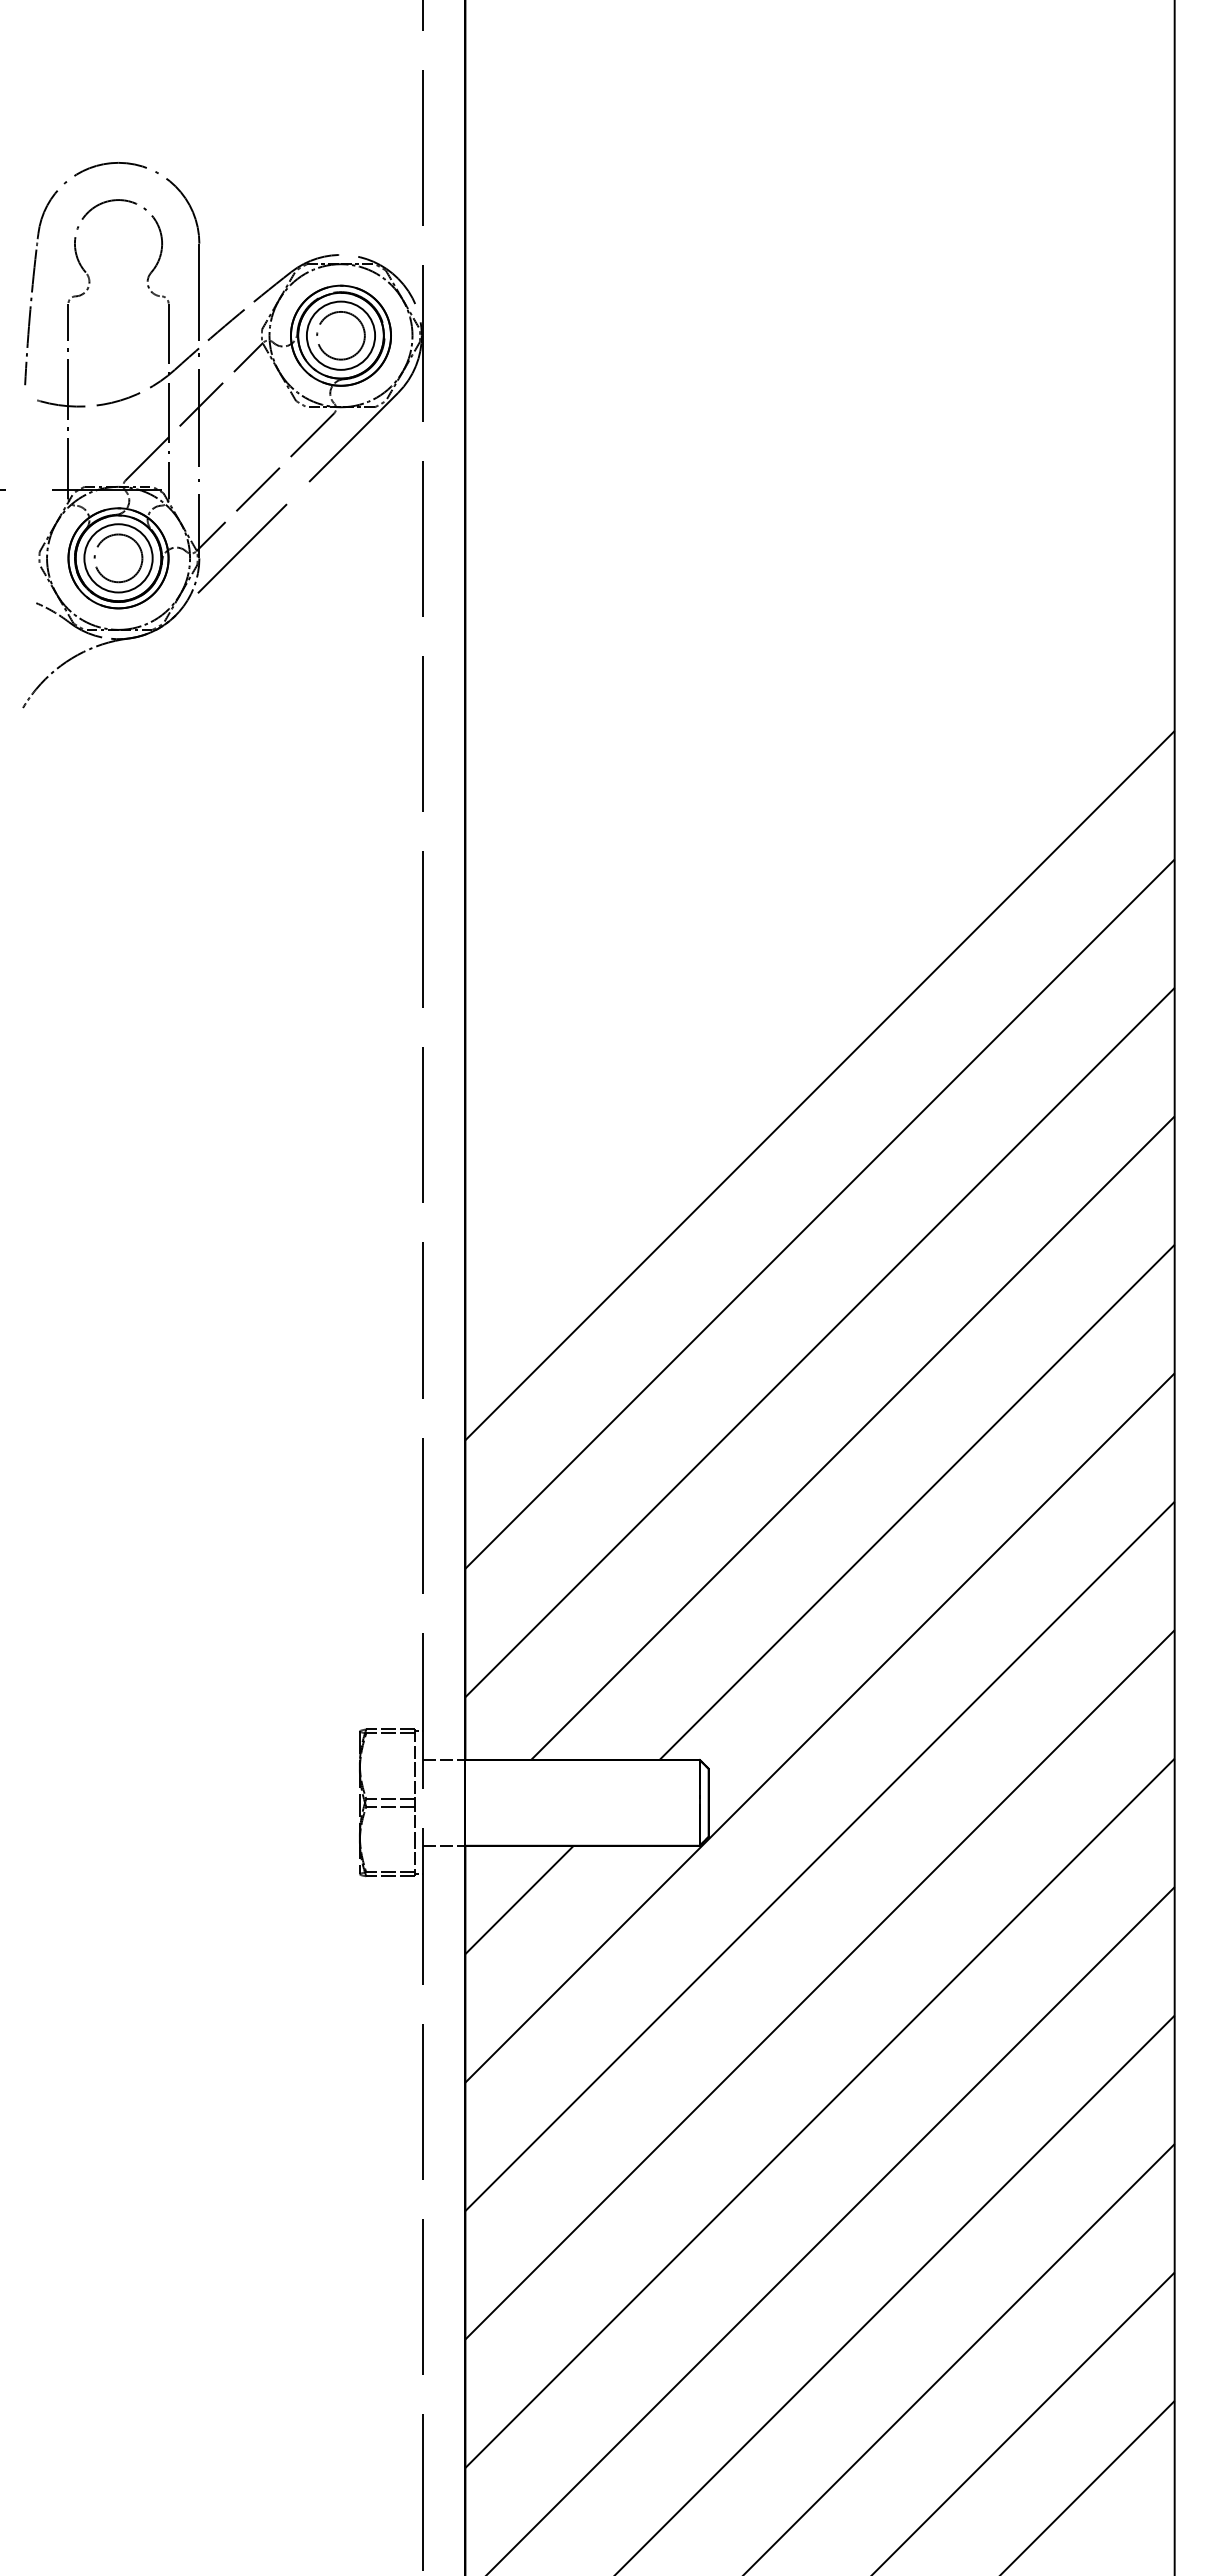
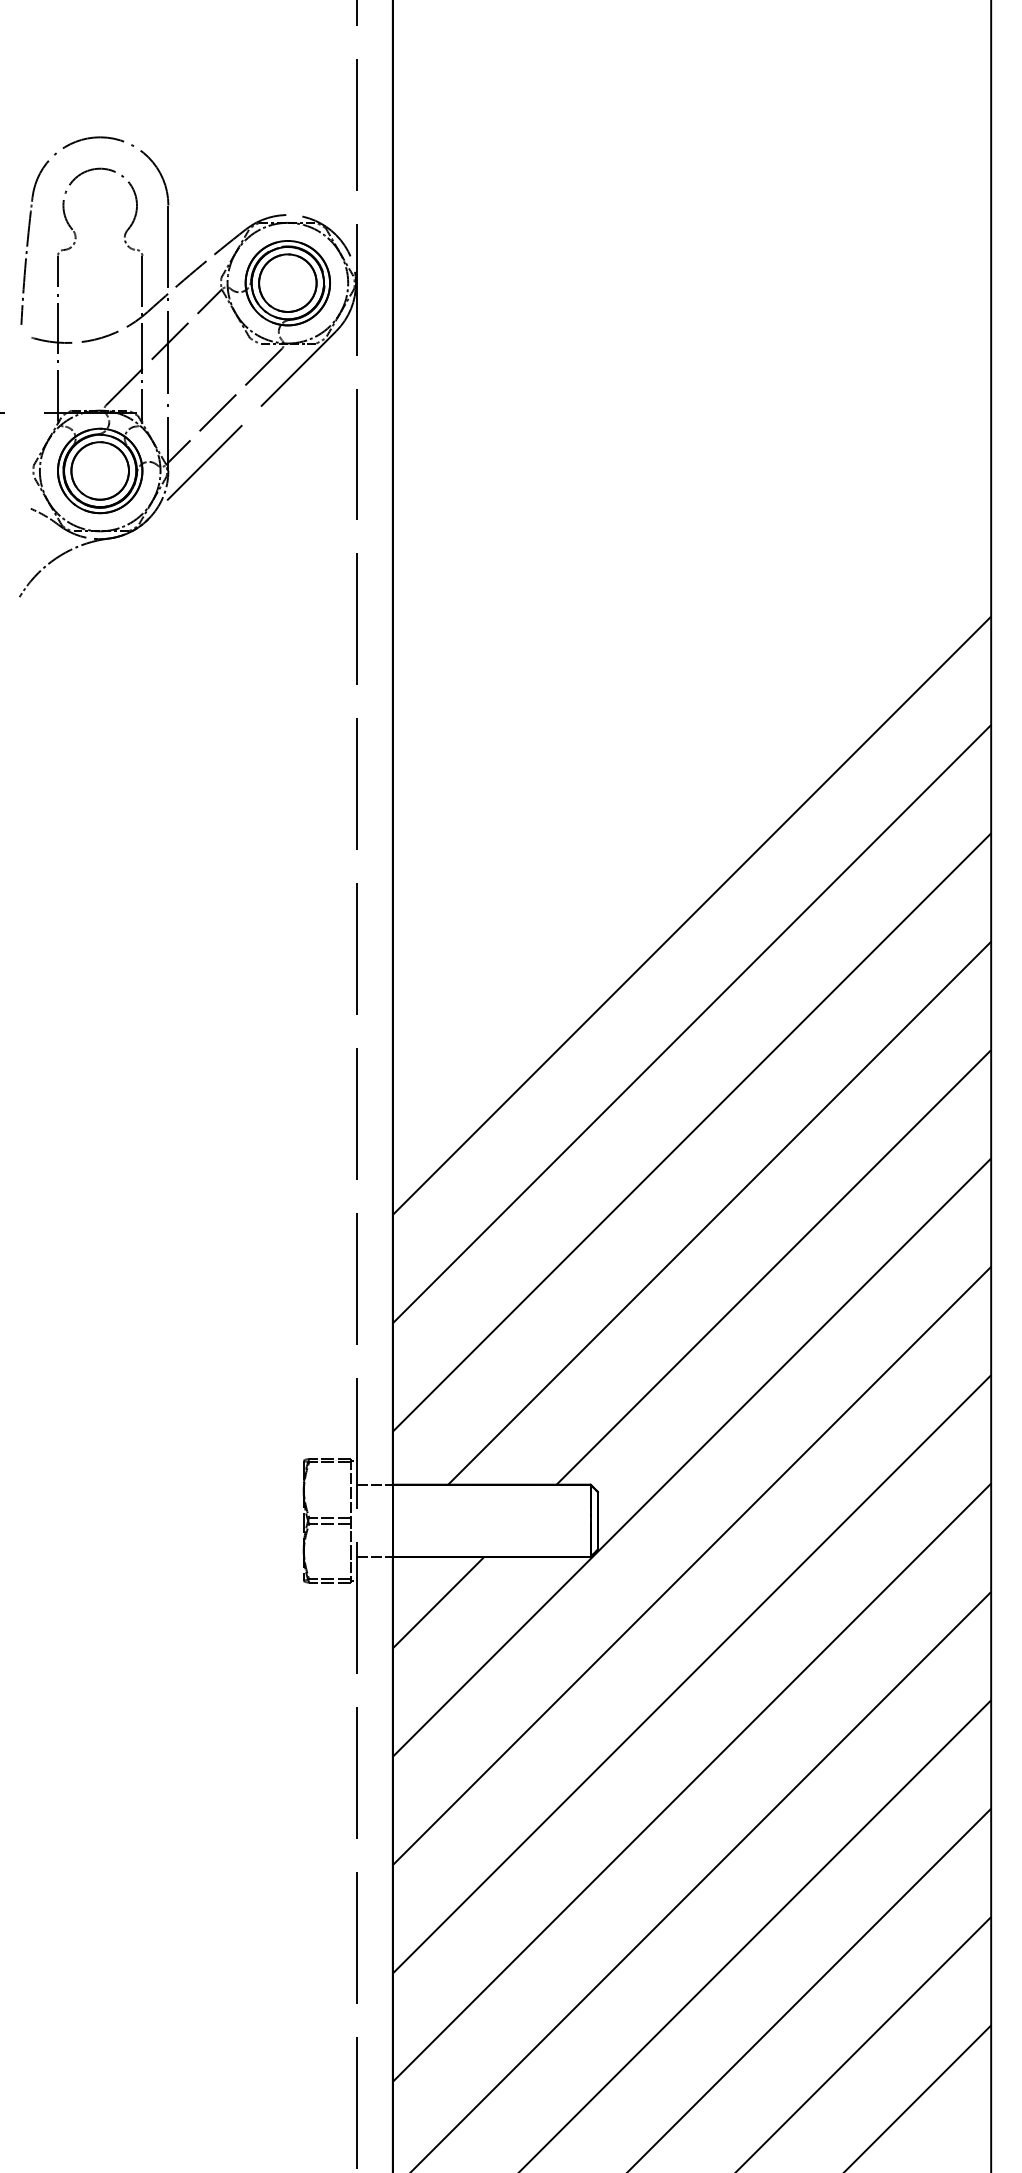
circle: (340, 335) -> (287, 282), size x1.43
circle: (118, 558) -> (100, 471), size x1.43

